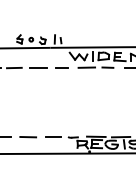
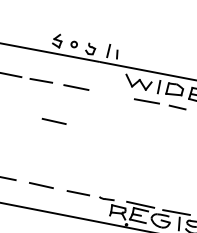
line: (61, 67) -> (110, 93), removed
line: (27, 93) -> (53, 121), added

